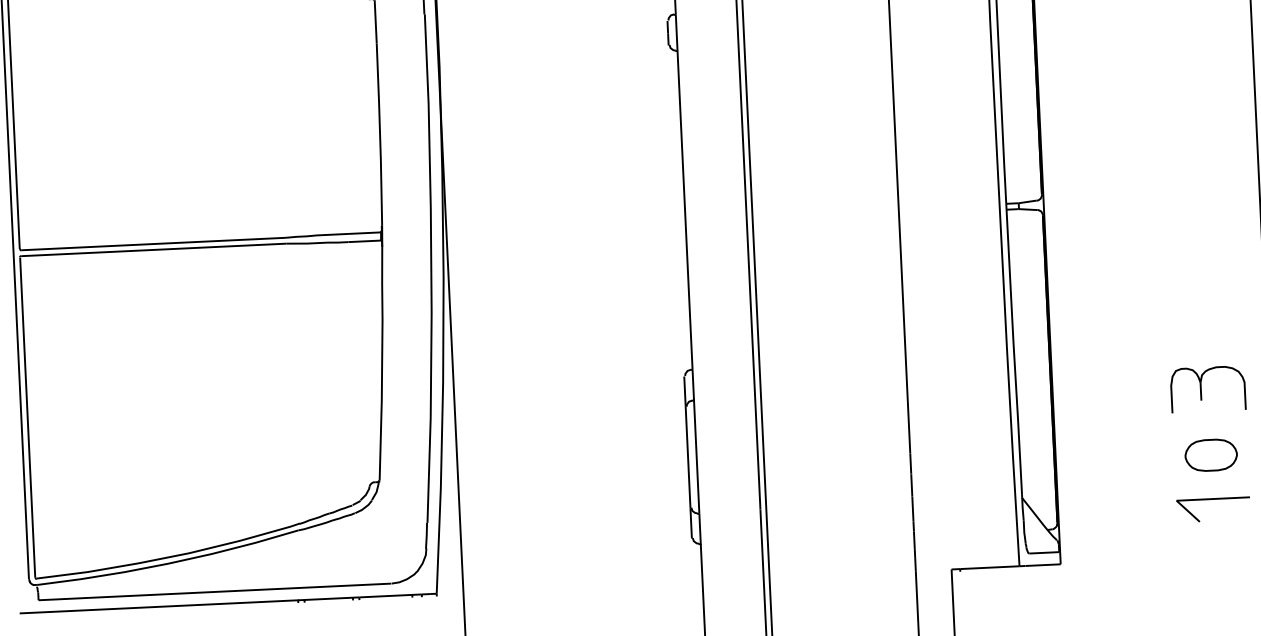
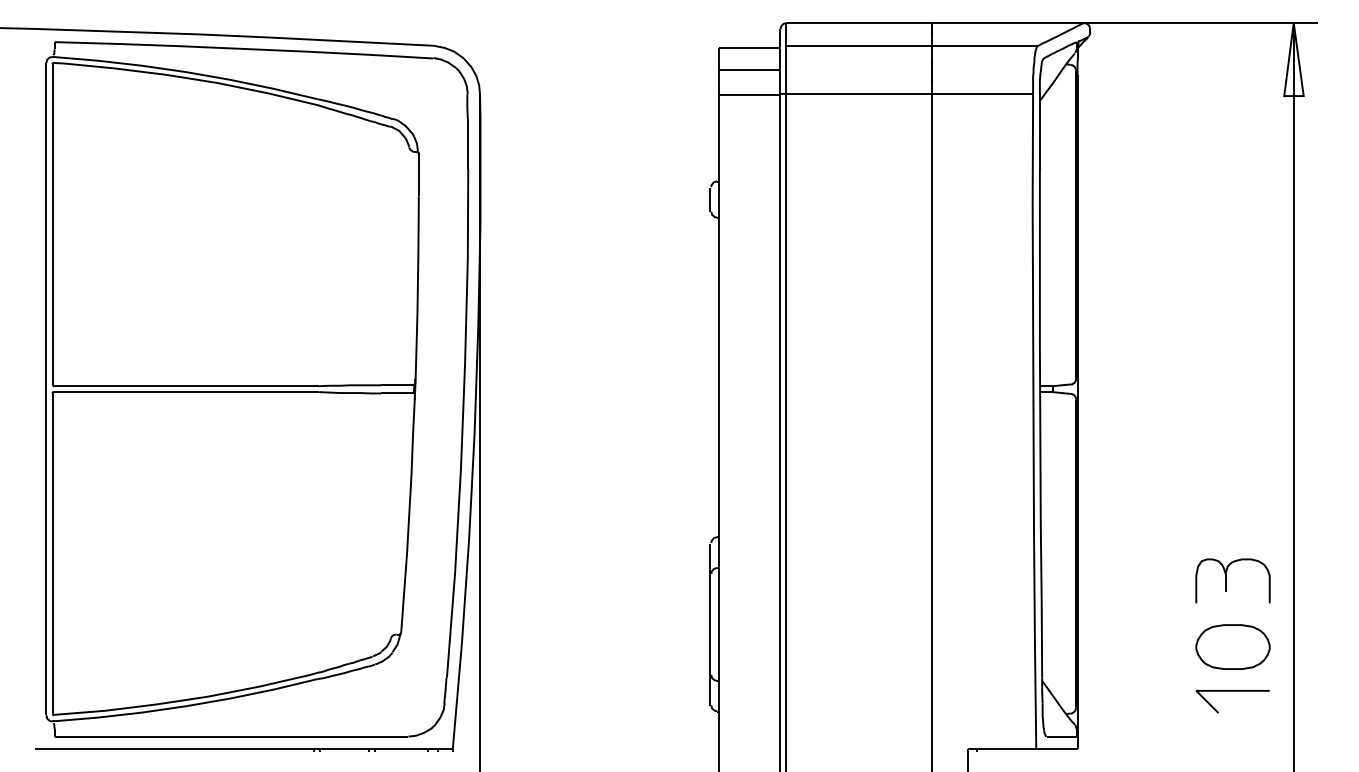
part: (1210, 454) -> (1232, 646), size x1.43

